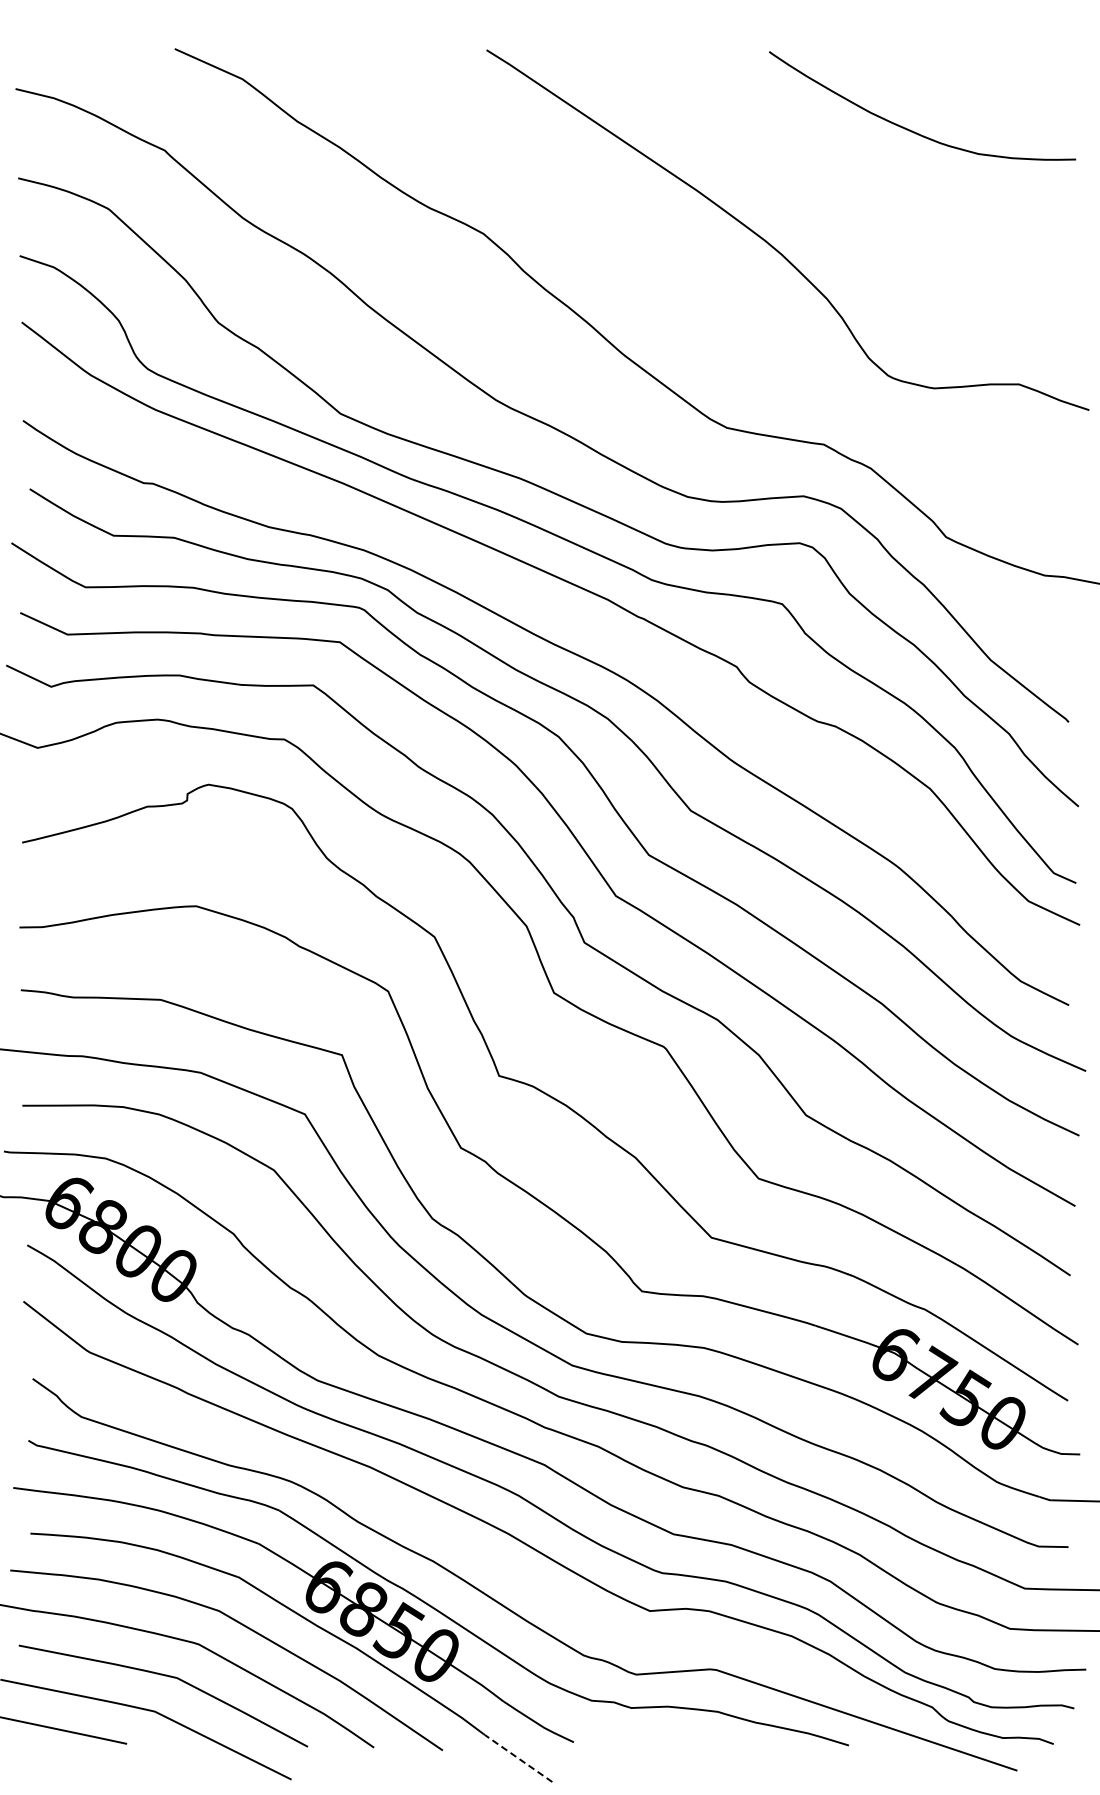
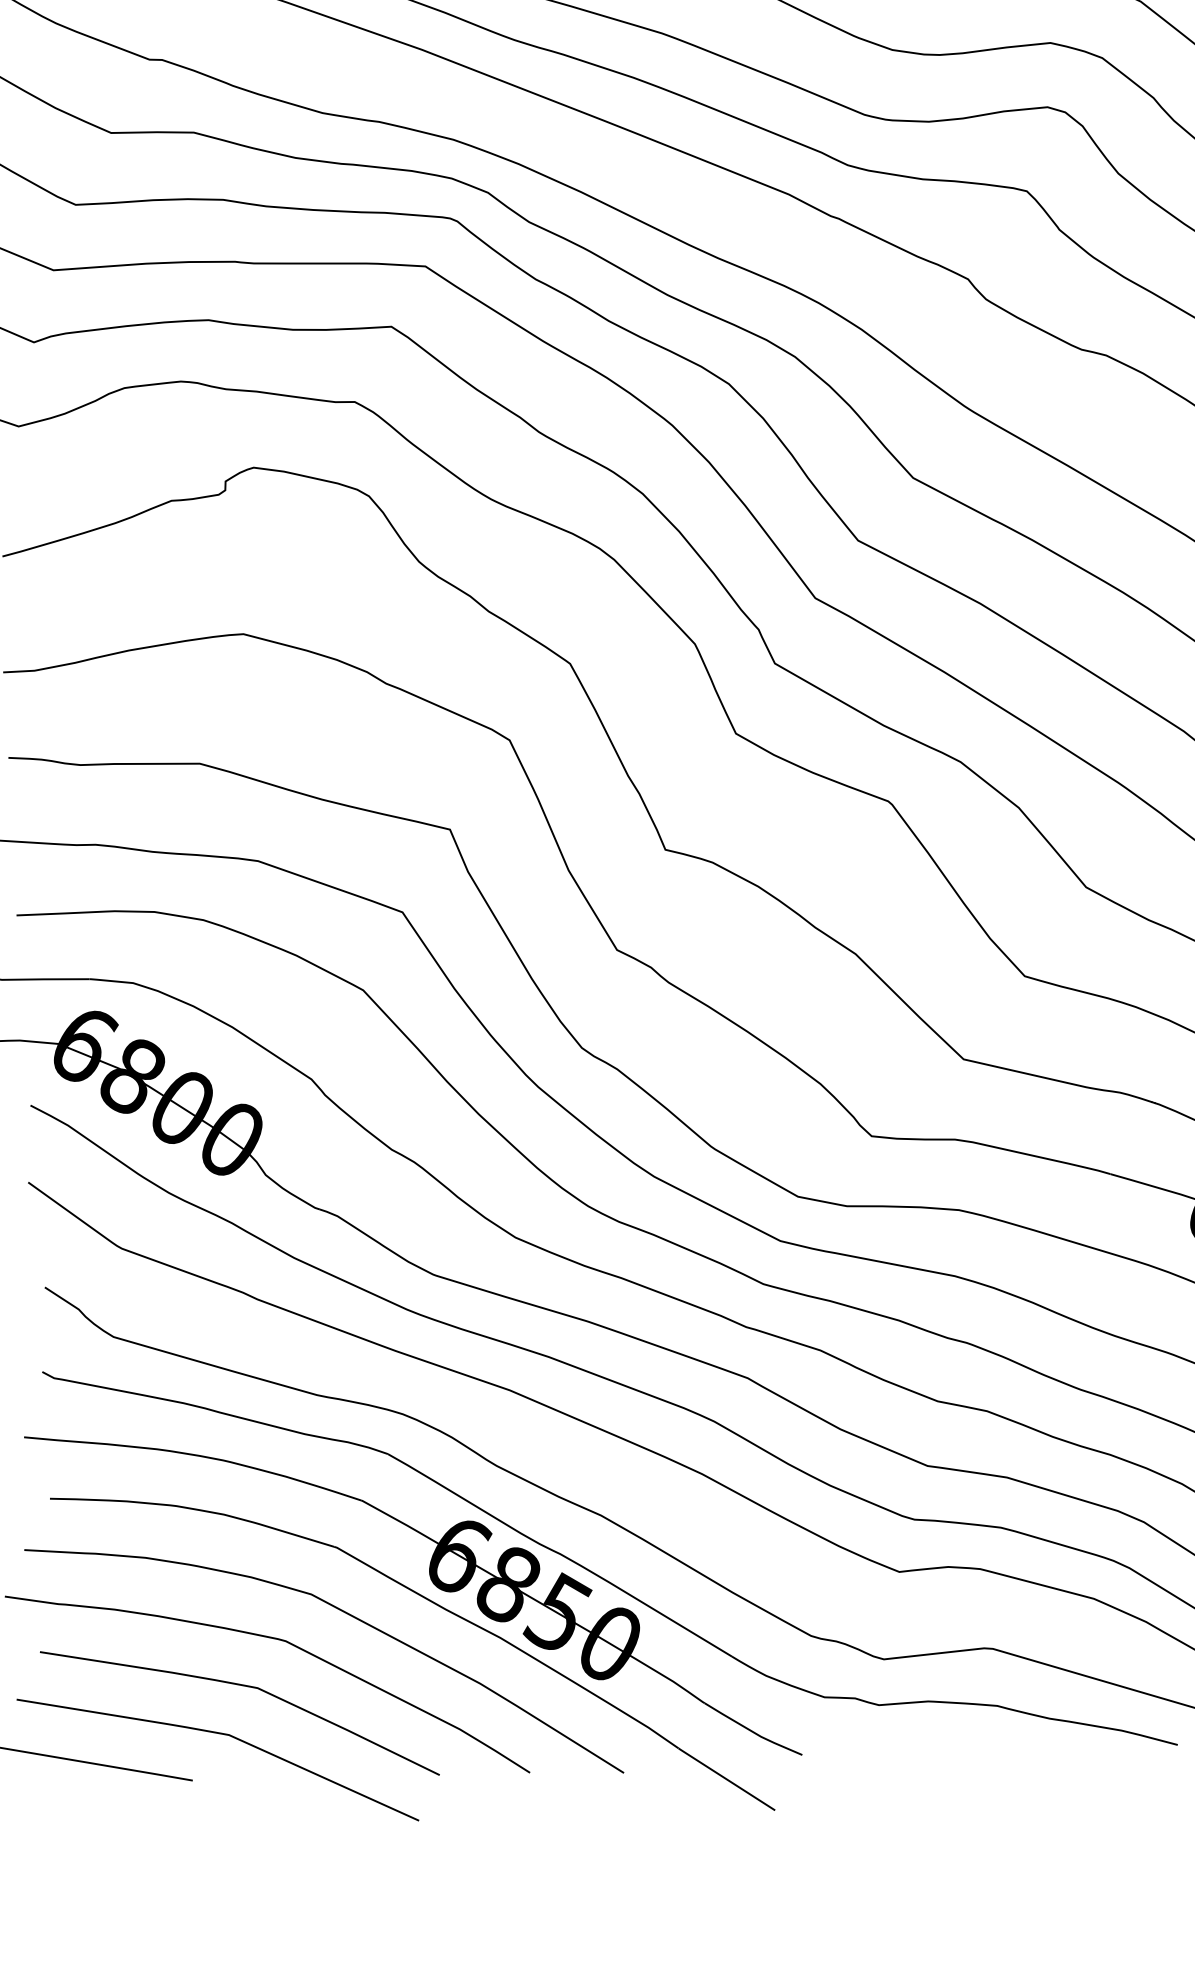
line: (517, 1757) -> (726, 1778), dashed -> solid

